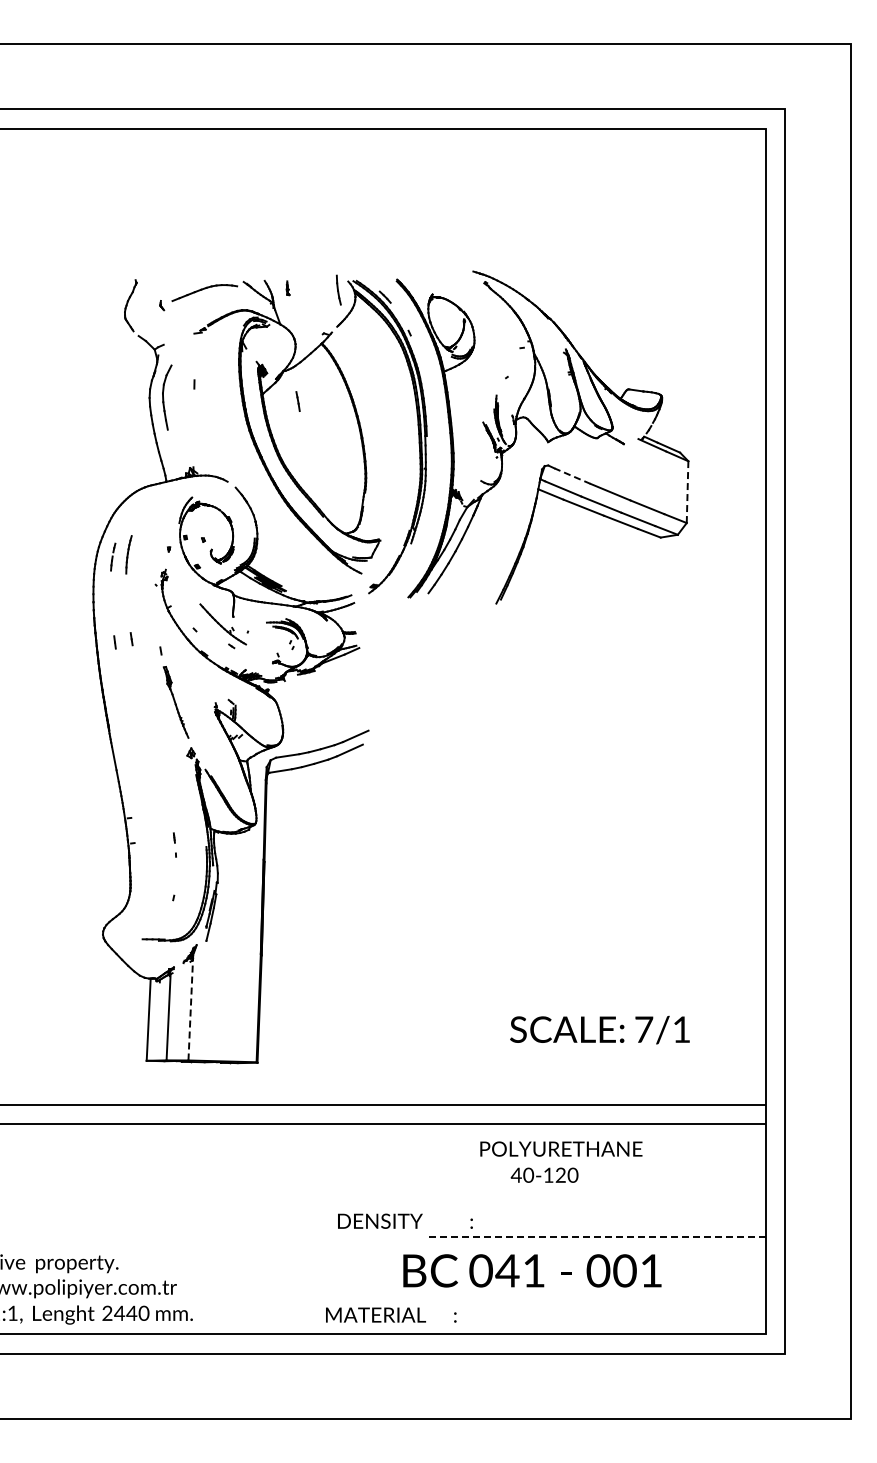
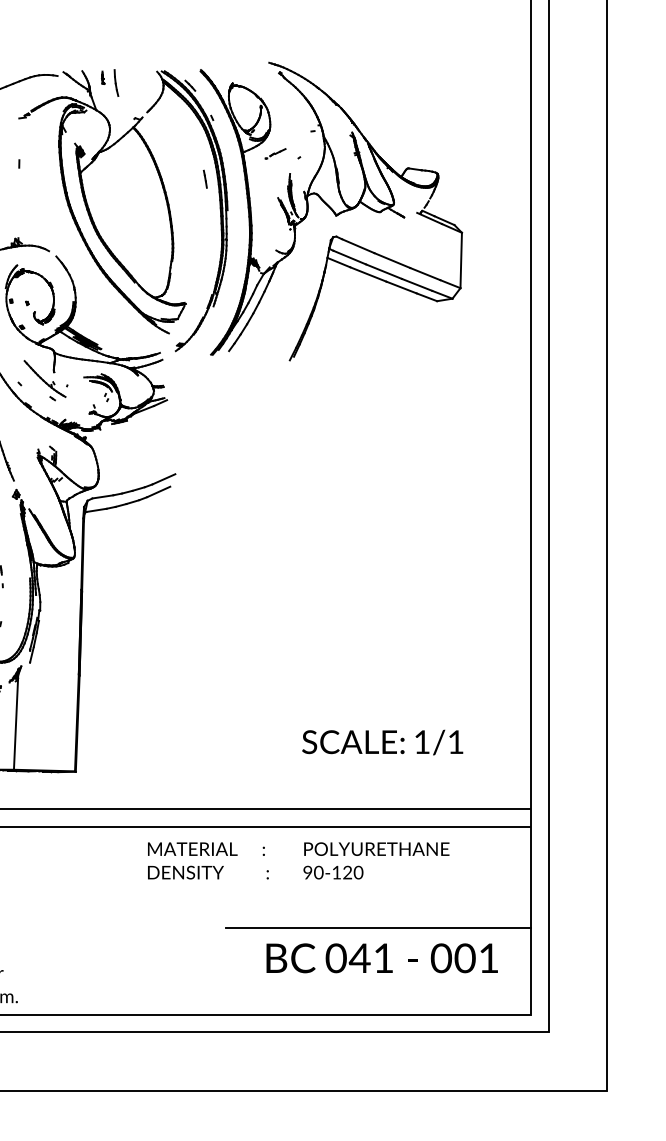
line: (338, 289) -> (116, 82), moved
part: (480, 372) -> (275, 153), added
line: (297, 401) -> (204, 179), moved
line: (572, 476) -> (358, 246), dashed -> solid
line: (687, 492) -> (461, 260), dashed -> solid
line: (190, 1004) -> (15, 719), dashed -> solid
text: (644, 1029) -> (422, 742), 7/1 -> 1/1
text: (561, 1148) -> (376, 848), moved
text: (515, 1174) -> (307, 871), 40-120 -> 90-120
text: (405, 1220) -> (208, 871), moved
line: (594, 1237) -> (377, 928), dashed -> solid
text: (532, 1270) -> (382, 957), moved
text: (391, 1314) -> (206, 848), moved

